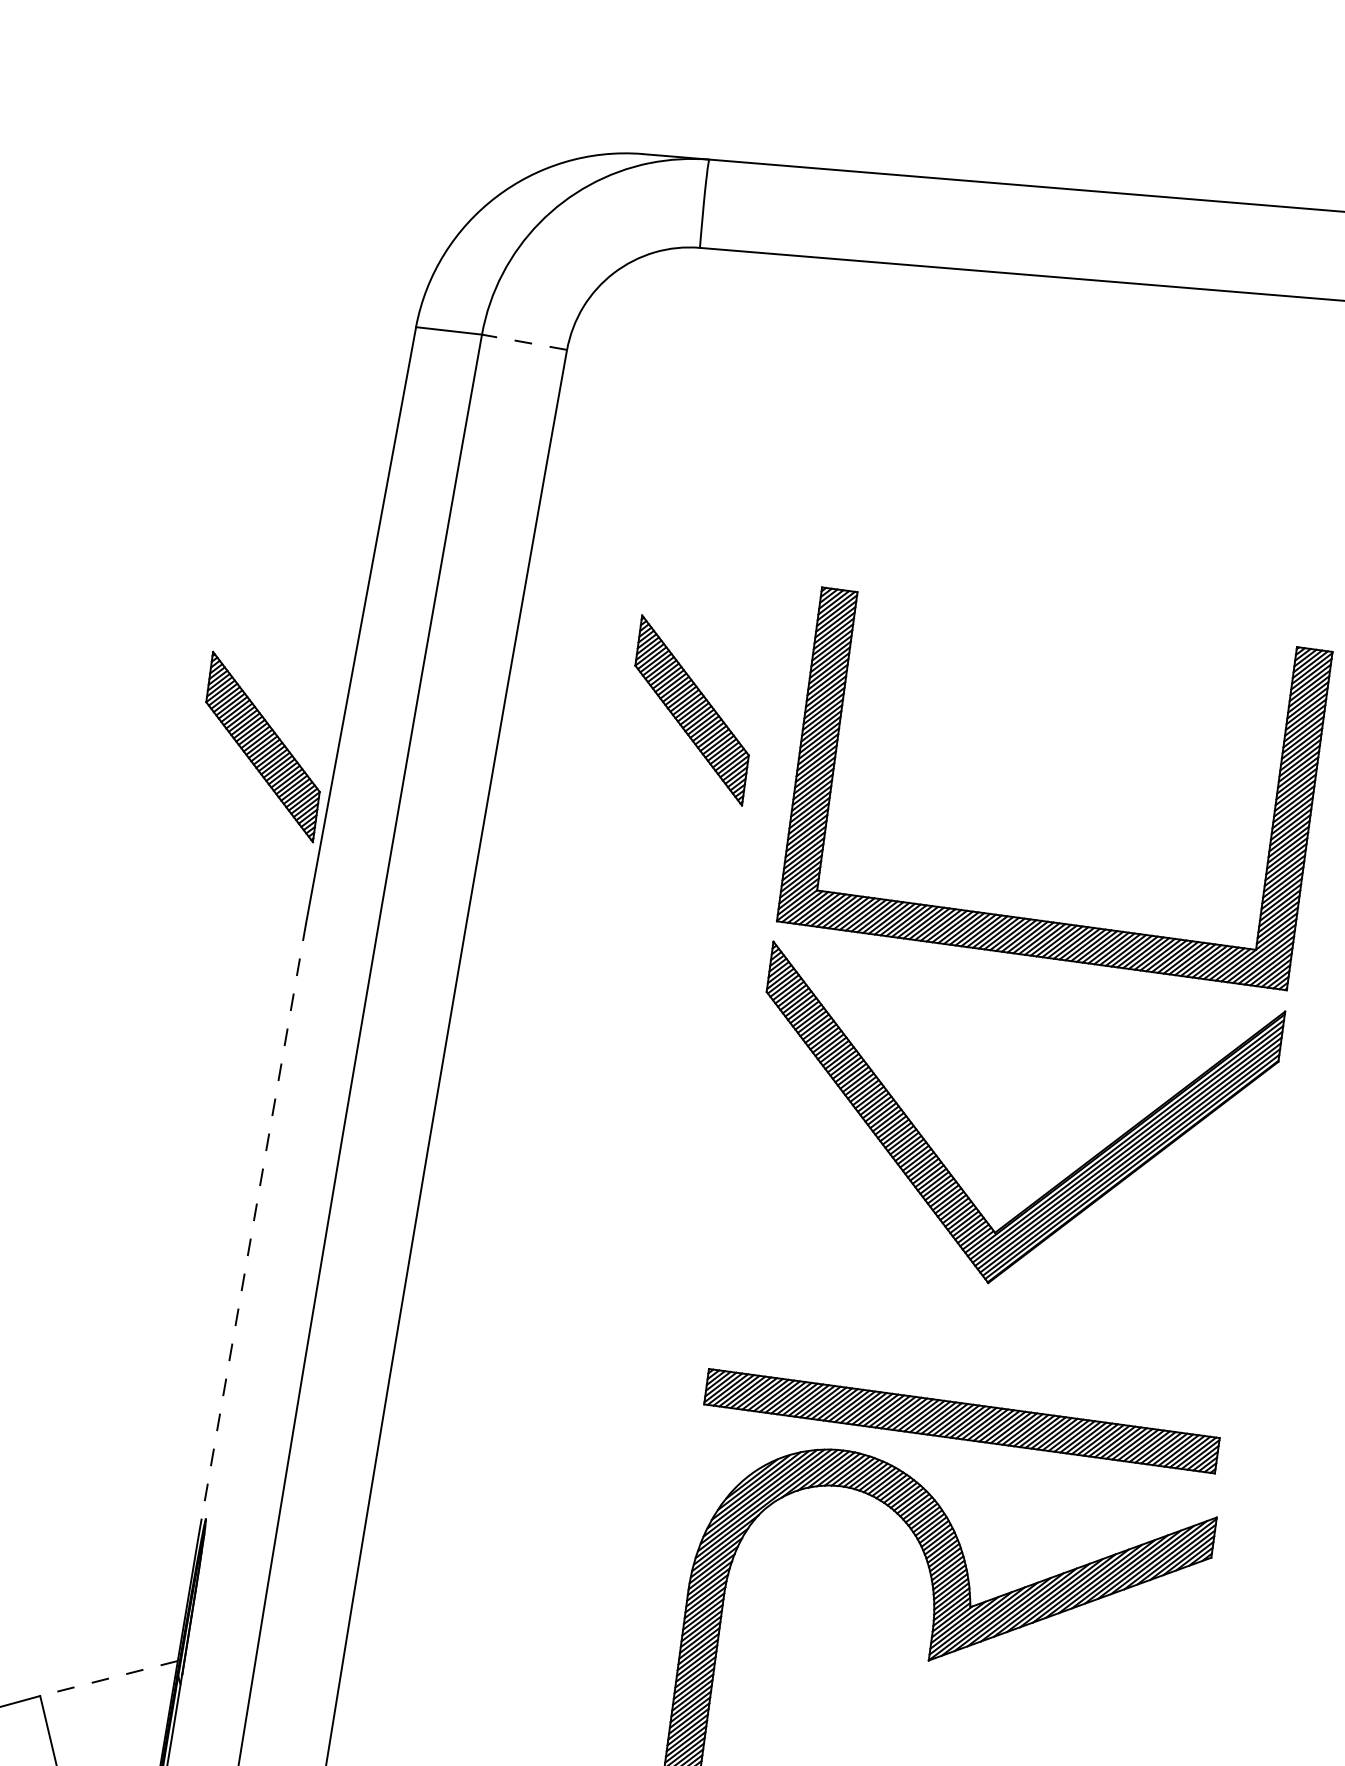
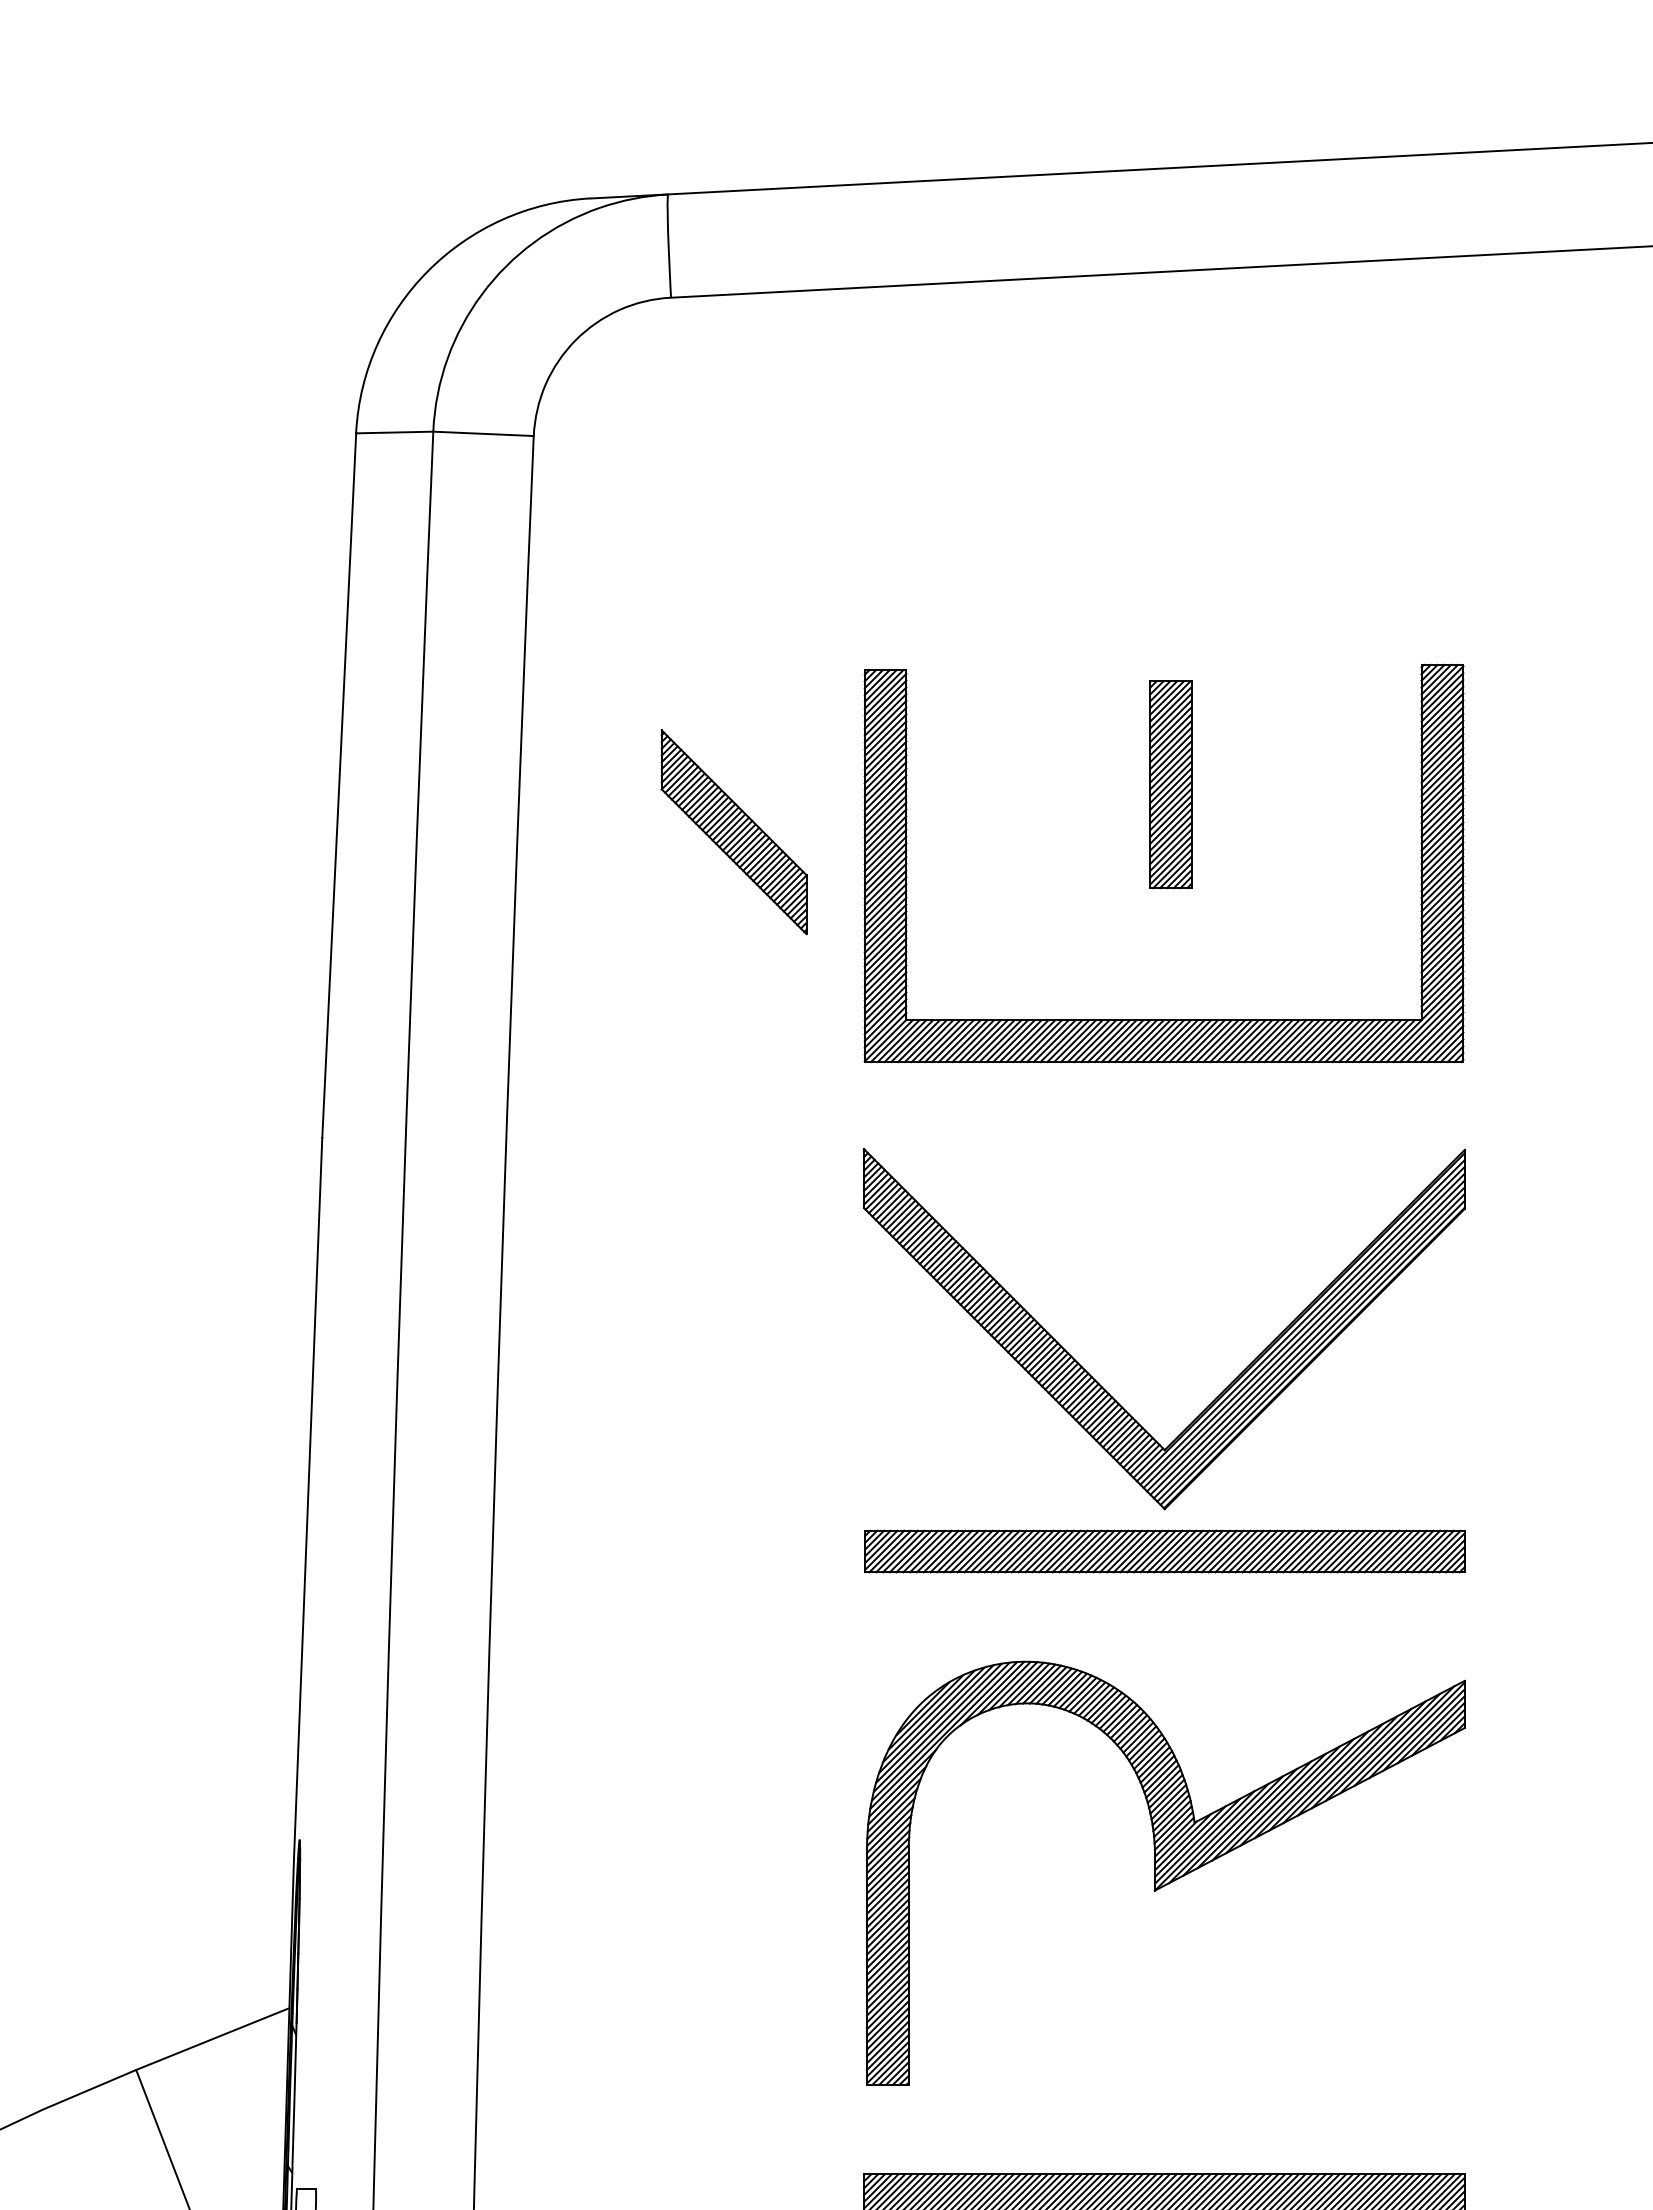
line: (524, 341) -> (483, 433), dashed -> solid
part: (1069, 720) -> (1170, 784), added
part: (262, 747) -> (244, 941), removed
part: (950, 1173) -> (1104, 1388), moved
line: (252, 1229) -> (308, 1499), dashed -> solid
part: (961, 1421) -> (1164, 1551), moved
line: (108, 1678) -> (212, 2039), dashed -> solid

